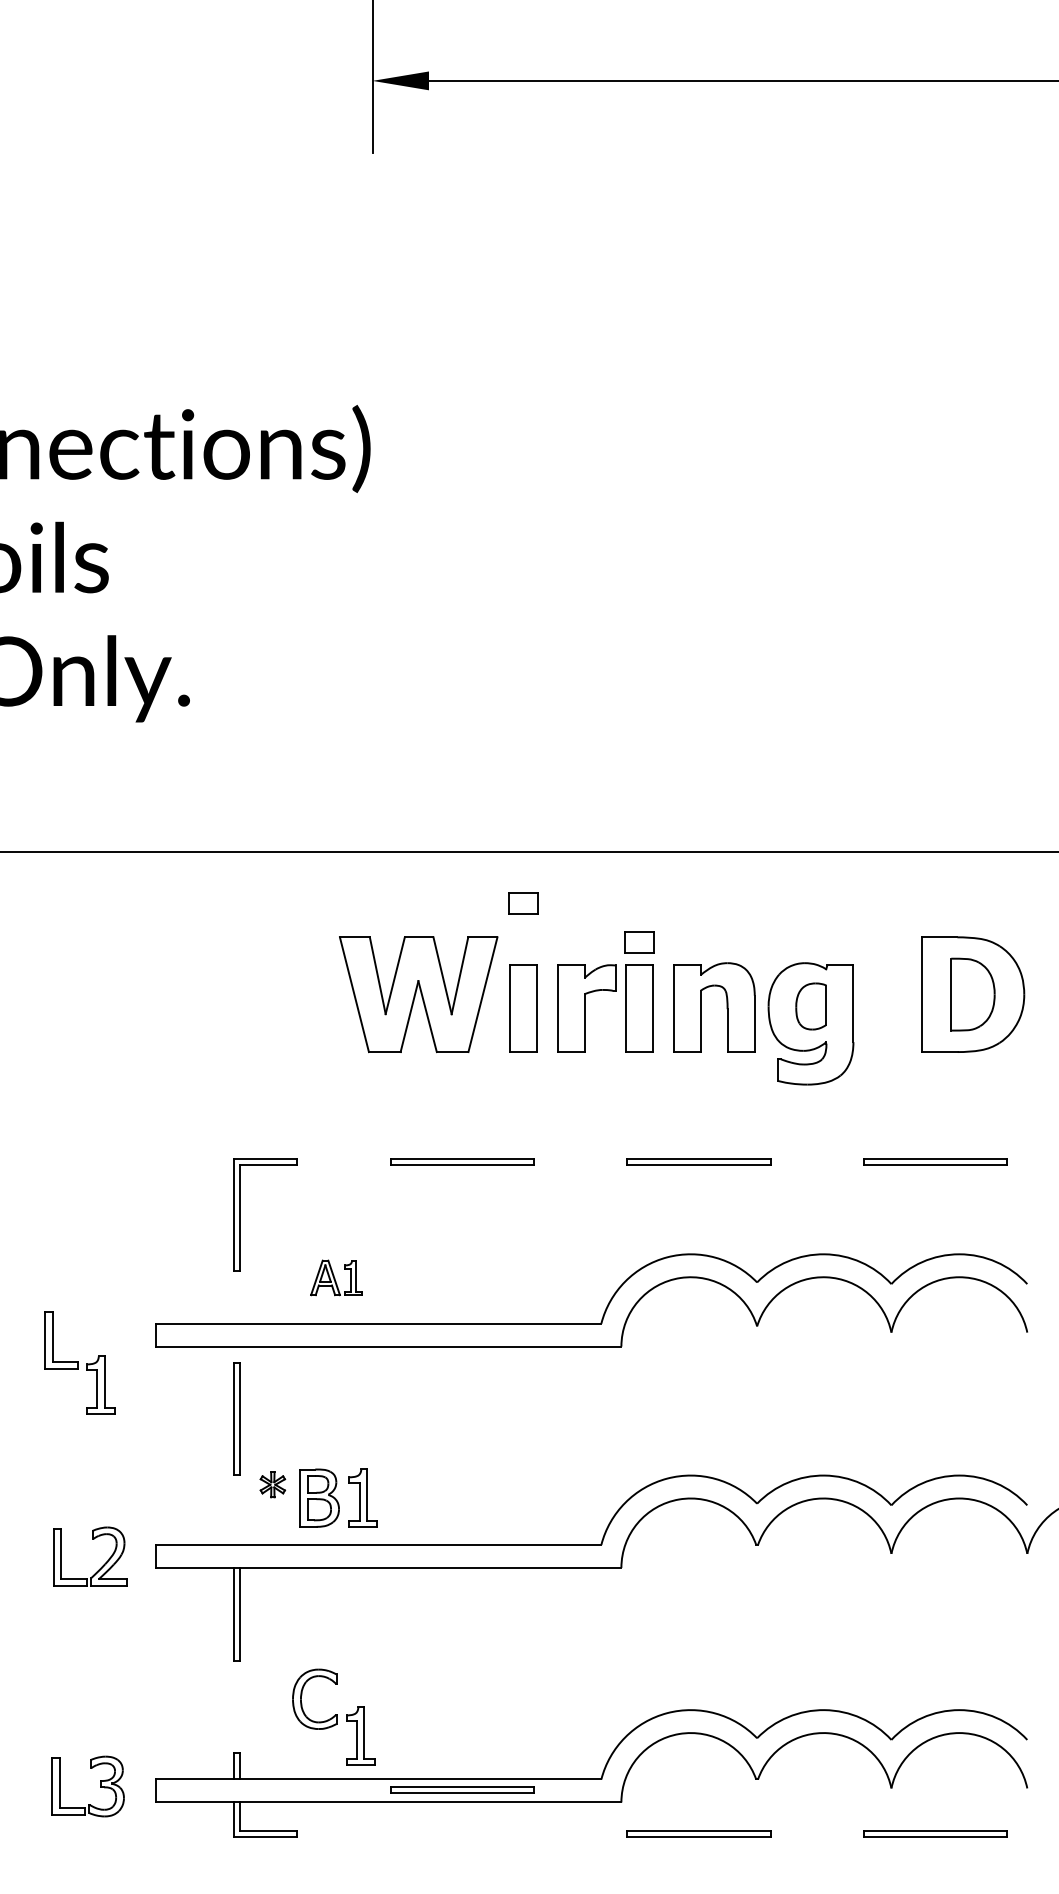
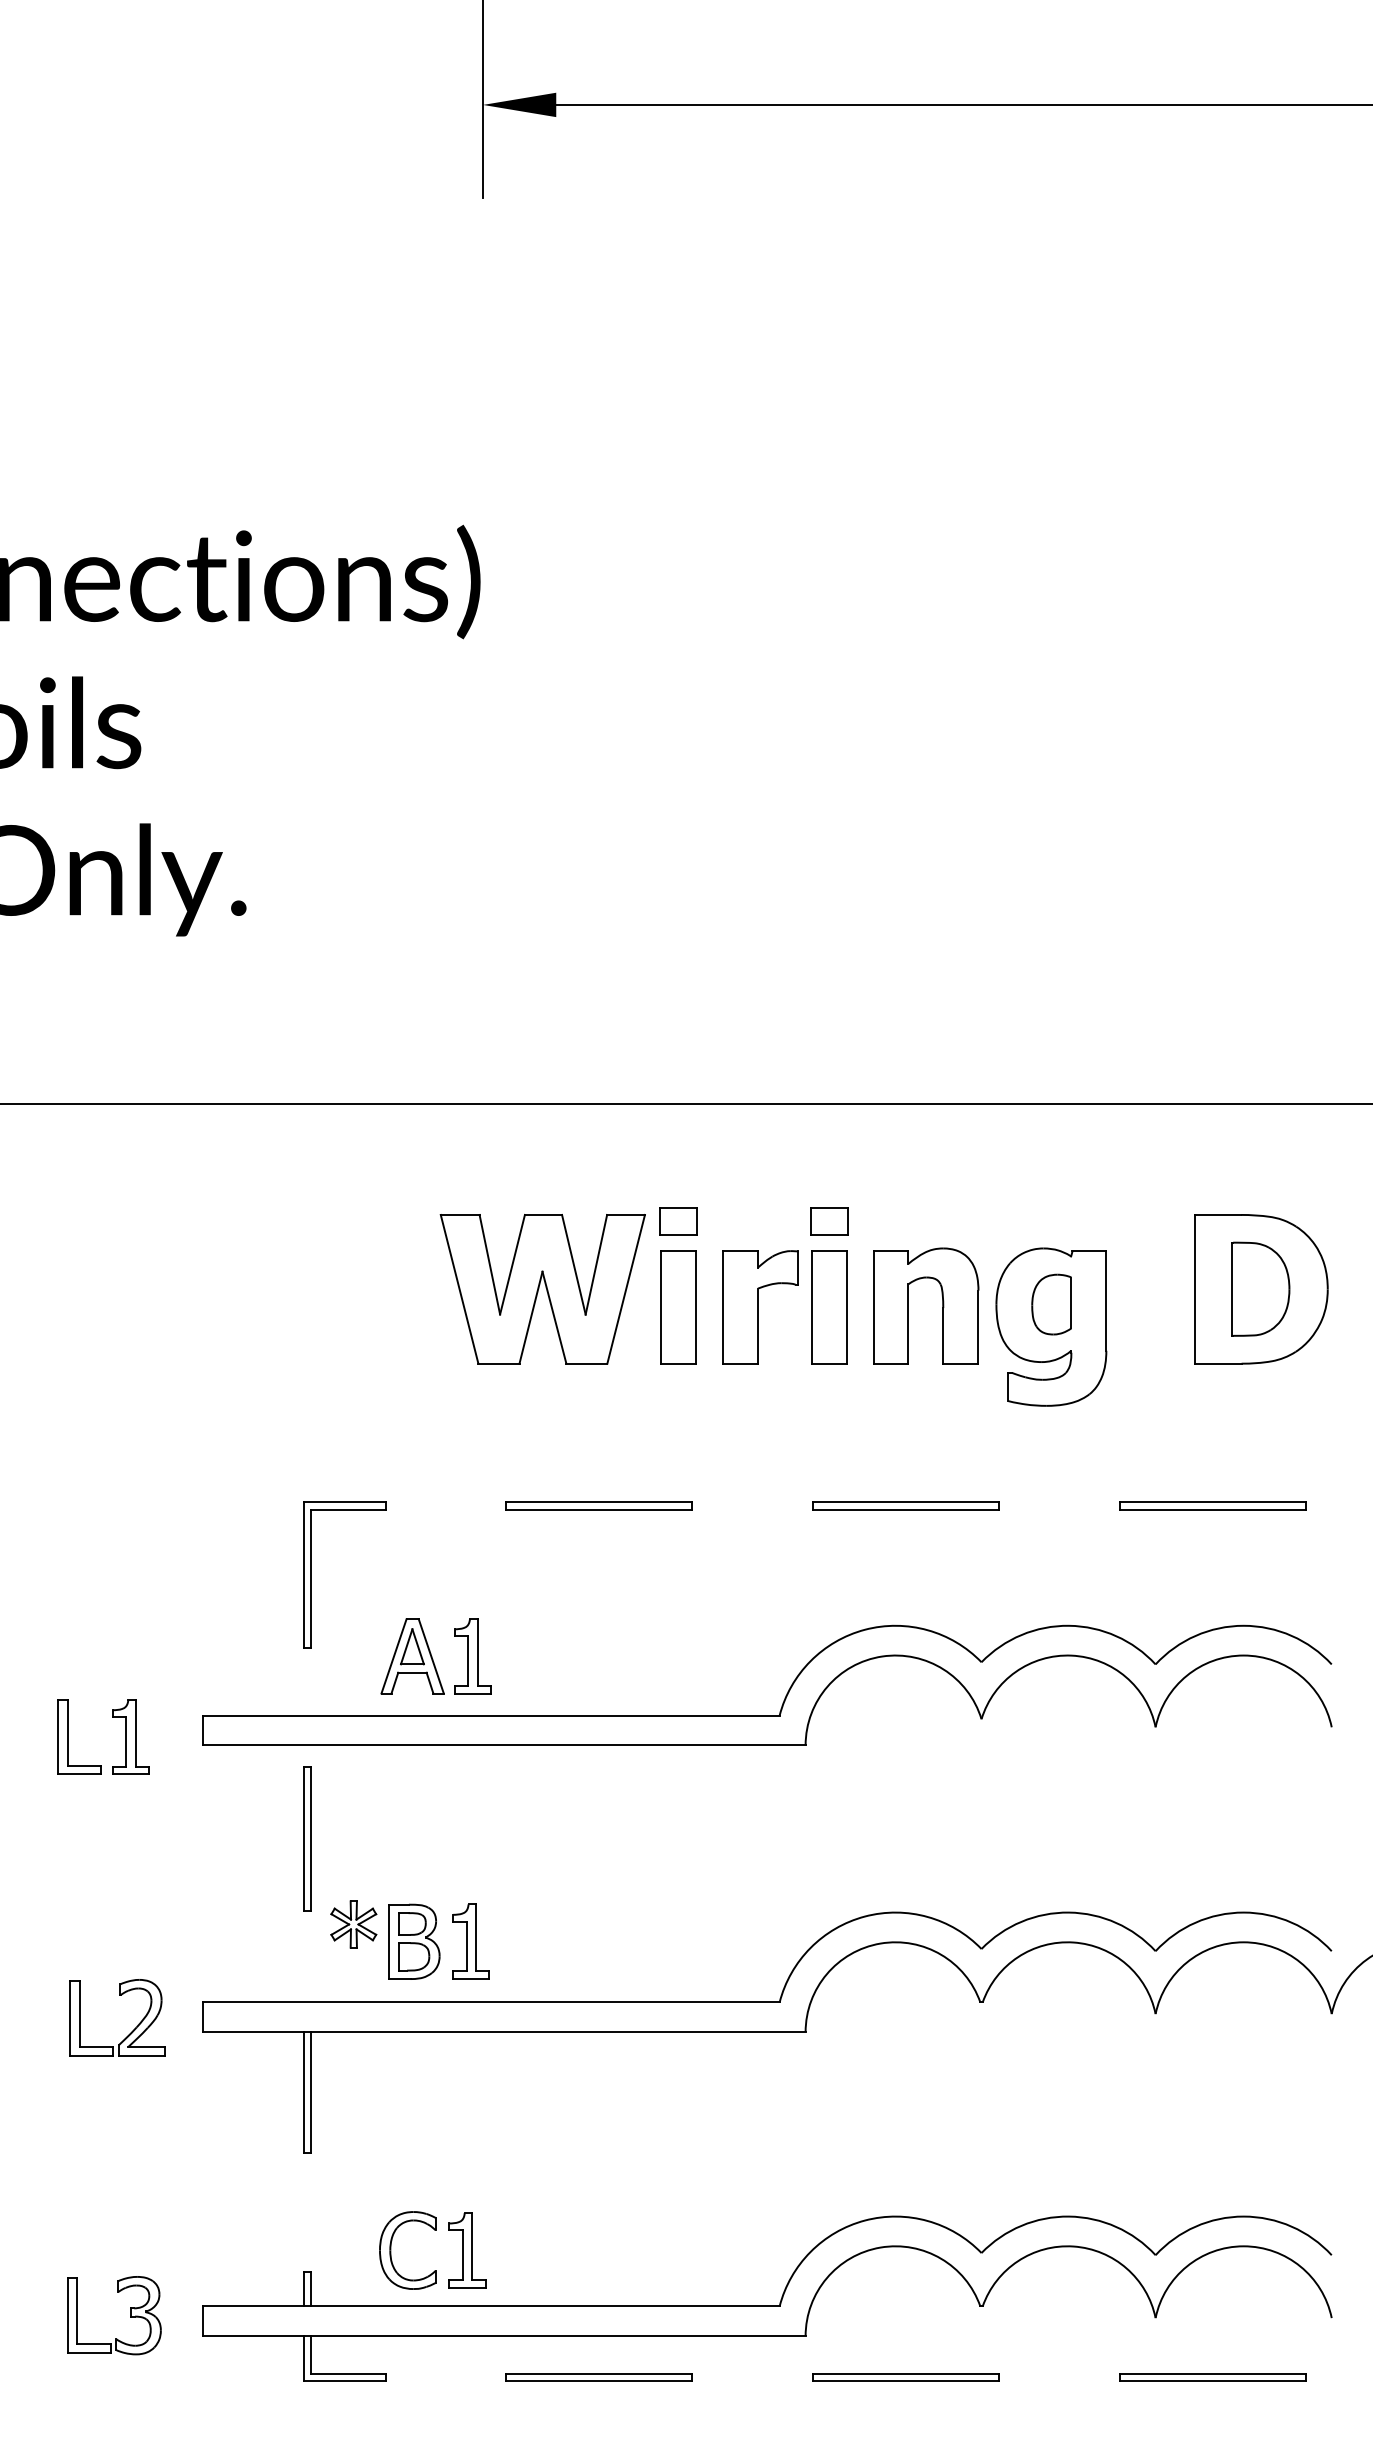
part: (523, 903) -> (678, 1221), moved
part: (336, 1277) -> (436, 1655), size x1.67
part: (100, 1384) -> (130, 1736), moved
part: (272, 1484) -> (353, 1924), size x1.43
part: (302, 1695) -> (392, 2245), moved
part: (462, 1789) -> (599, 2376), moved

